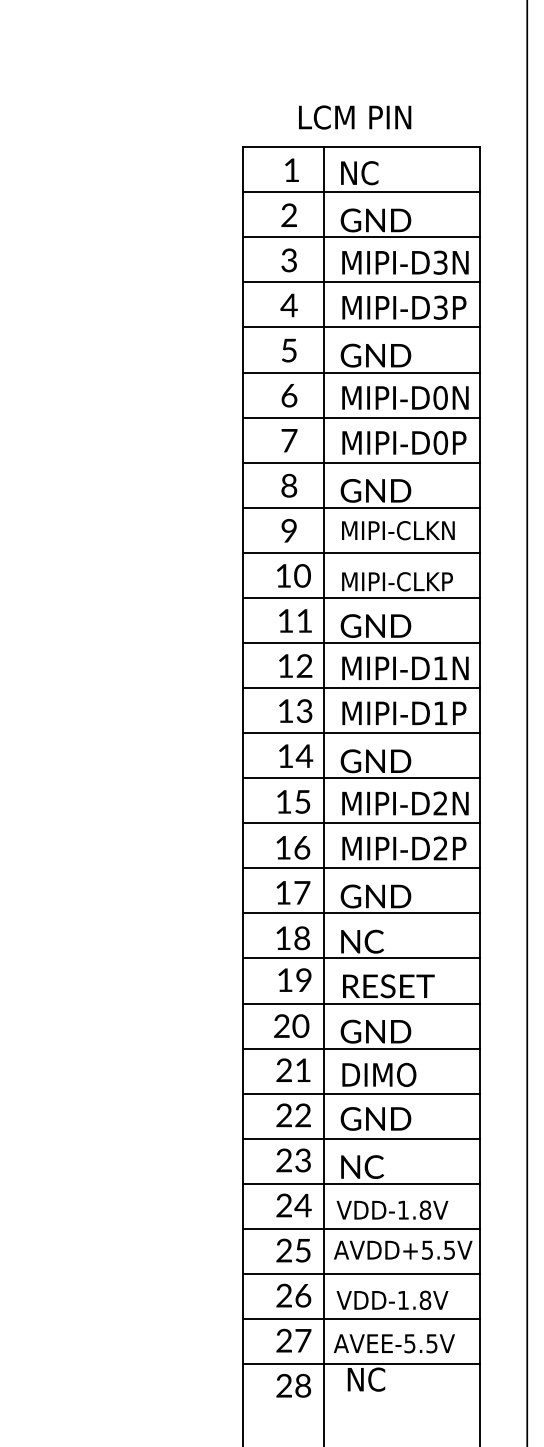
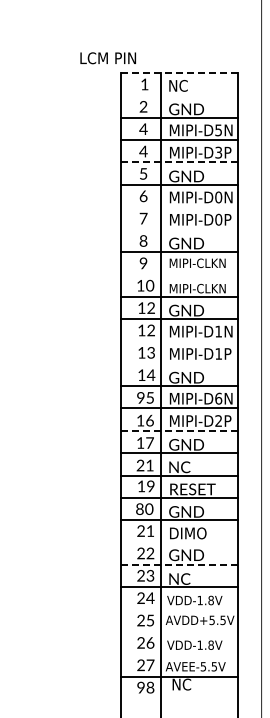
text: (353, 117) -> (107, 58), moved
line: (361, 148) -> (179, 73), solid -> dashed
line: (361, 192) -> (179, 95), removed
text: (289, 261) -> (143, 129), 3 -> 4
text: (440, 261) -> (218, 129), MIPI-D3N -> MIPI-D5N
line: (361, 327) -> (179, 162), solid -> dashed
line: (361, 418) -> (179, 207), removed
line: (361, 462) -> (179, 229), removed
line: (361, 553) -> (179, 274), removed
text: (448, 581) -> (222, 288), MIPI-CLKP -> MIPI-CLKN
text: (303, 619) -> (150, 307), 11 -> 12
line: (361, 688) -> (179, 341), removed
line: (361, 732) -> (179, 363), removed
text: (283, 801) -> (140, 397), 15 -> 95
text: (440, 803) -> (218, 398), MIPI-D2N -> MIPI-D6N
line: (361, 867) -> (179, 430), solid -> dashed
text: (291, 938) -> (144, 465), 18 -> 21
text: (281, 1026) -> (139, 509), 20 -> 80
line: (361, 1093) -> (179, 542), removed
line: (361, 1139) -> (179, 565), solid -> dashed
line: (361, 1228) -> (179, 609), removed
line: (361, 1274) -> (179, 632), removed
line: (361, 1318) -> (179, 654), removed
text: (283, 1387) -> (140, 688), 28 -> 98

